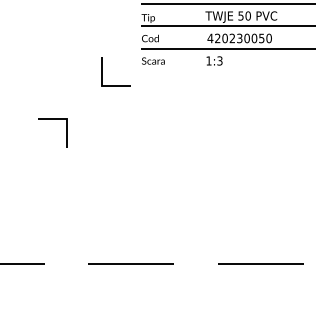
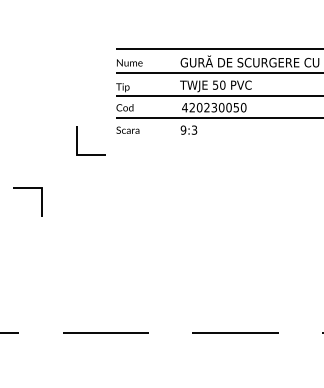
text: (208, 60) -> (183, 129), 1:3 -> 9:3

